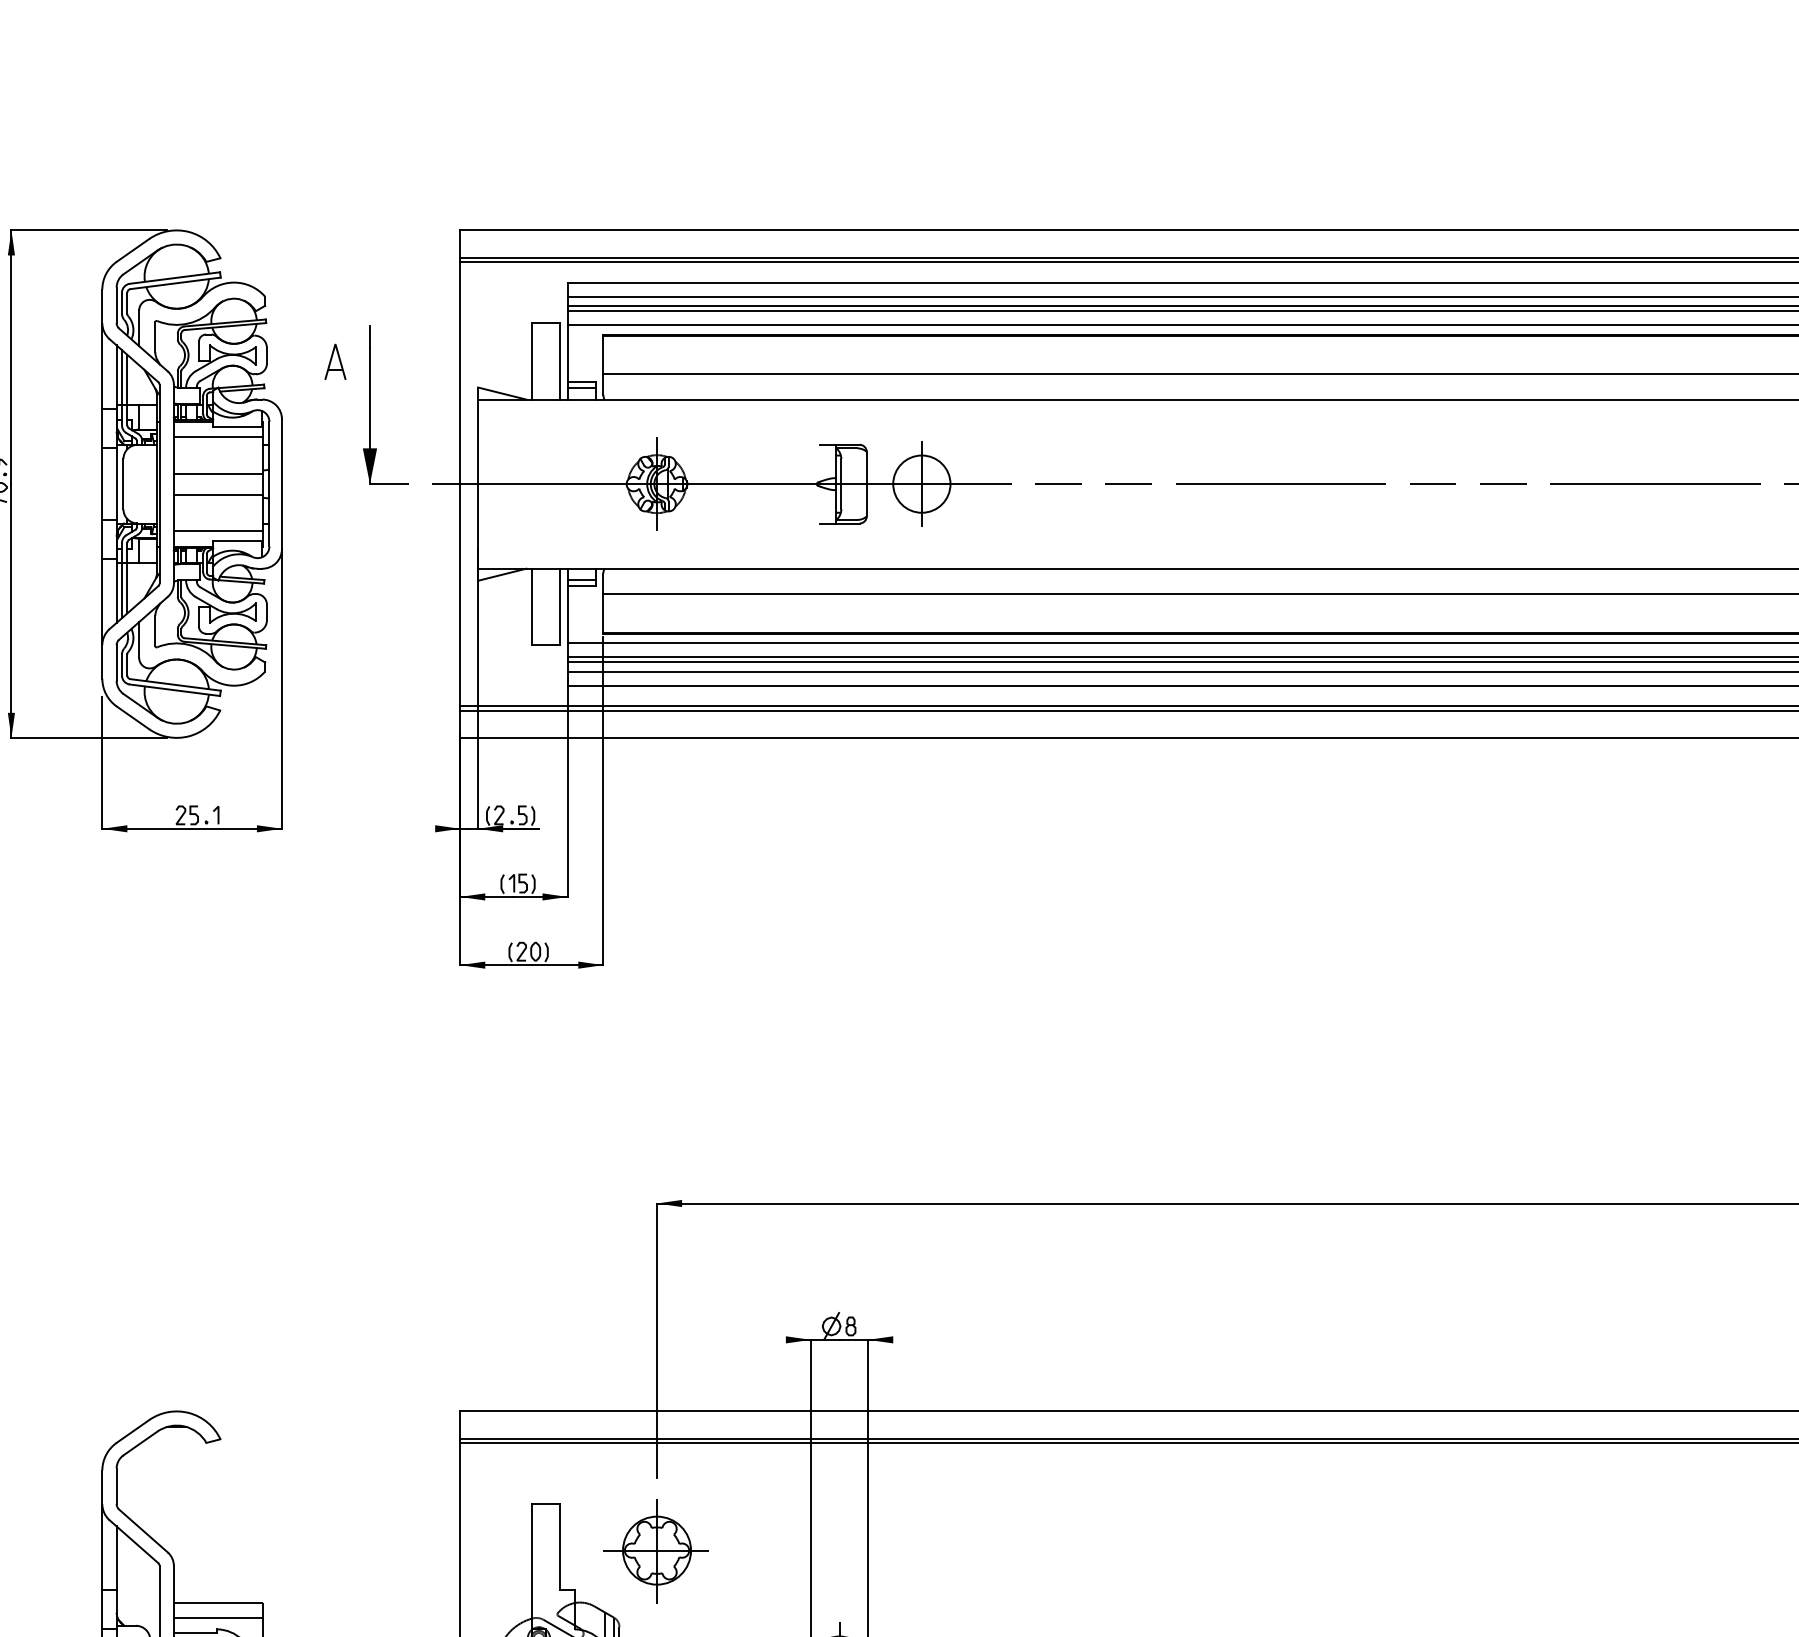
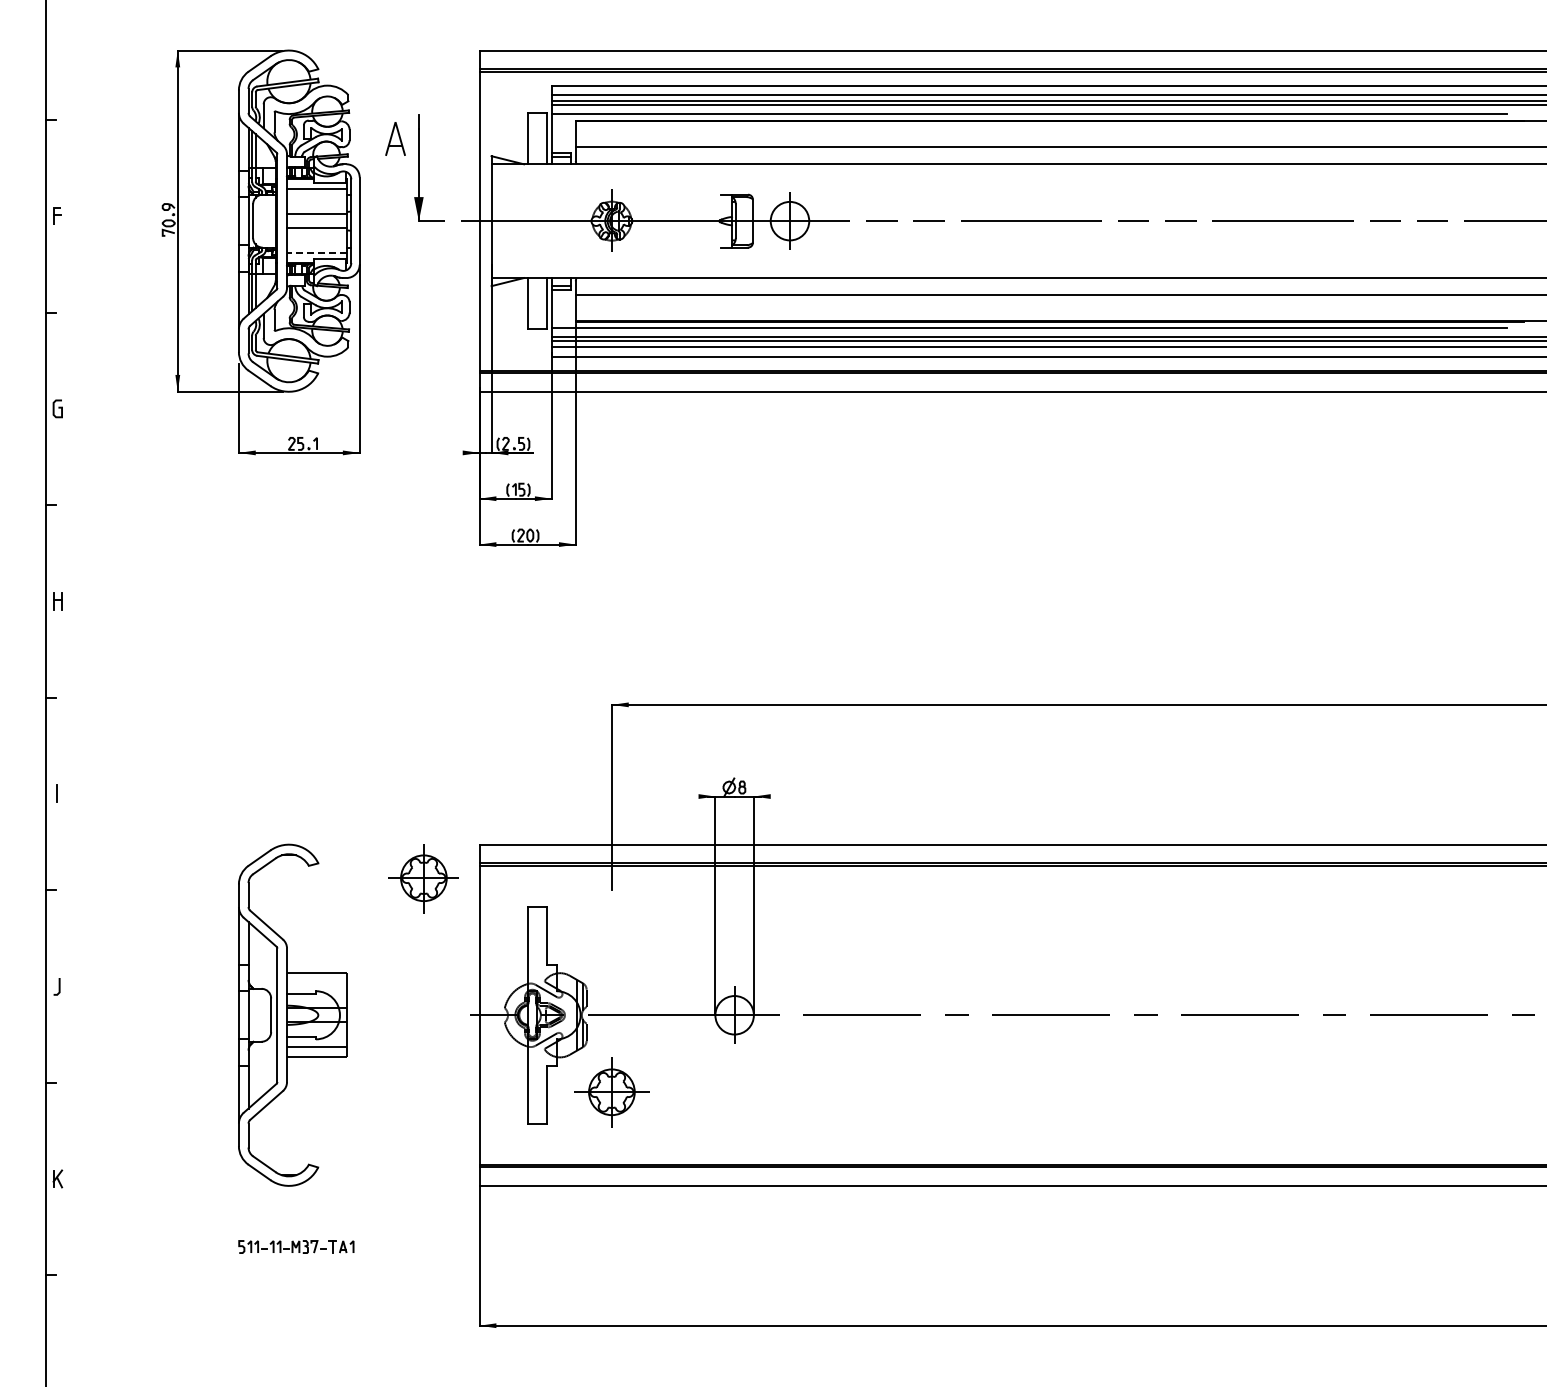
part: (335, 361) -> (395, 138), size x1.4
line: (217, 530) -> (316, 252), solid -> dashed
part: (656, 1550) -> (423, 878), moved
line: (219, 1617) -> (317, 983), removed

